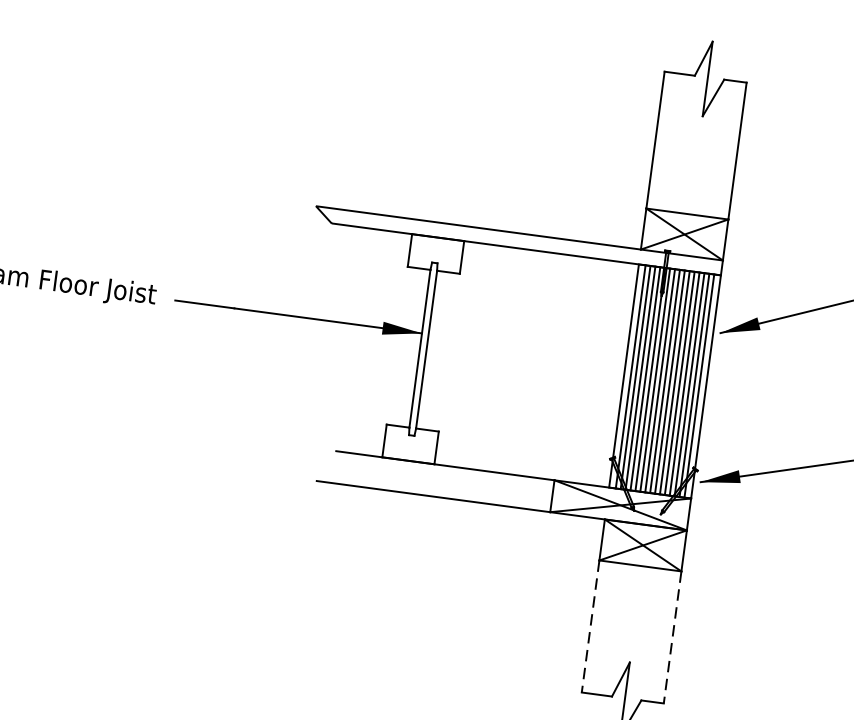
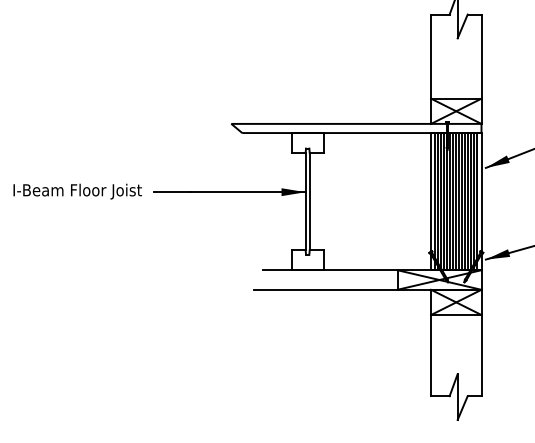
line: (591, 626) -> (431, 355), dashed -> solid
line: (672, 637) -> (481, 355), dashed -> solid

